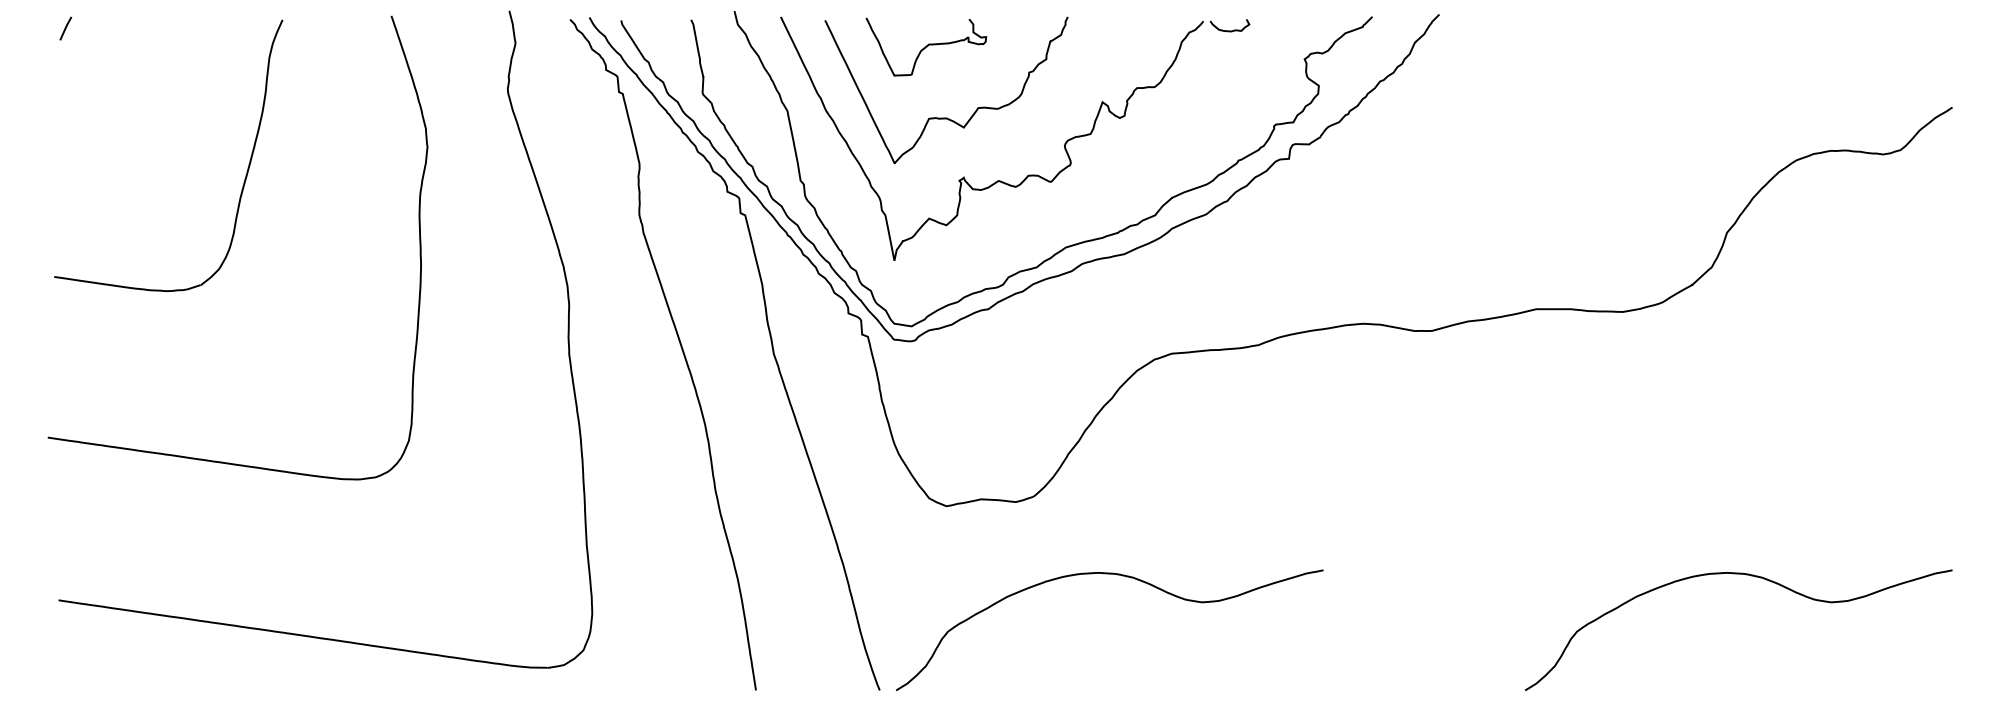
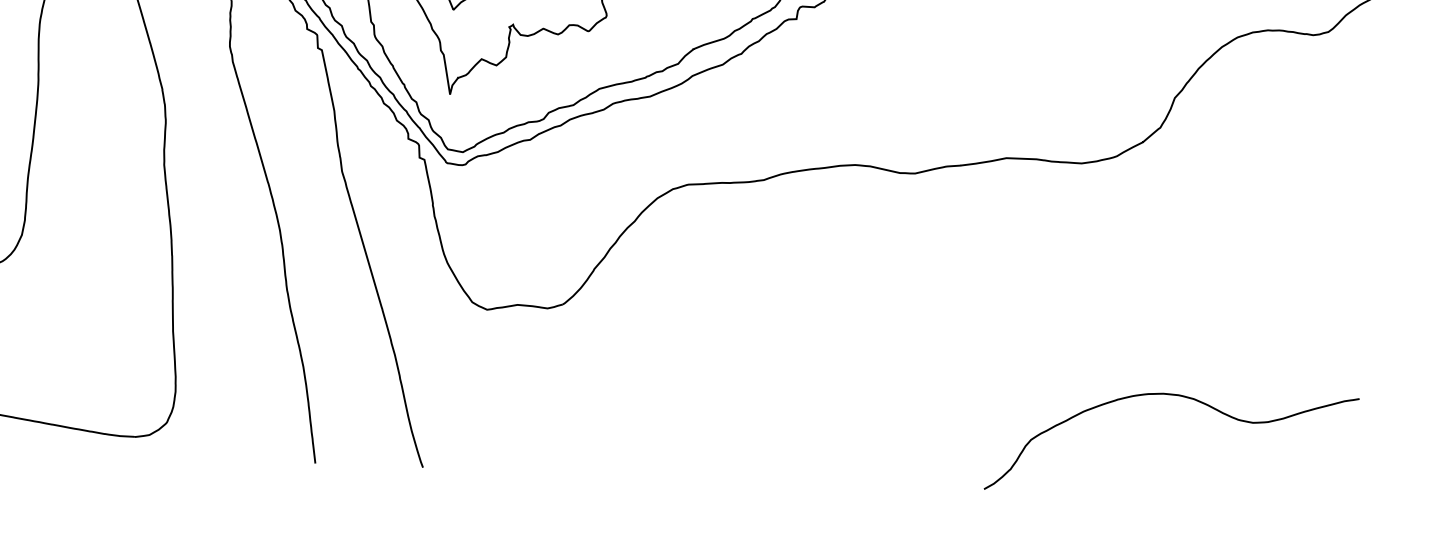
curve: (1122, 576) -> (637, 376), removed

